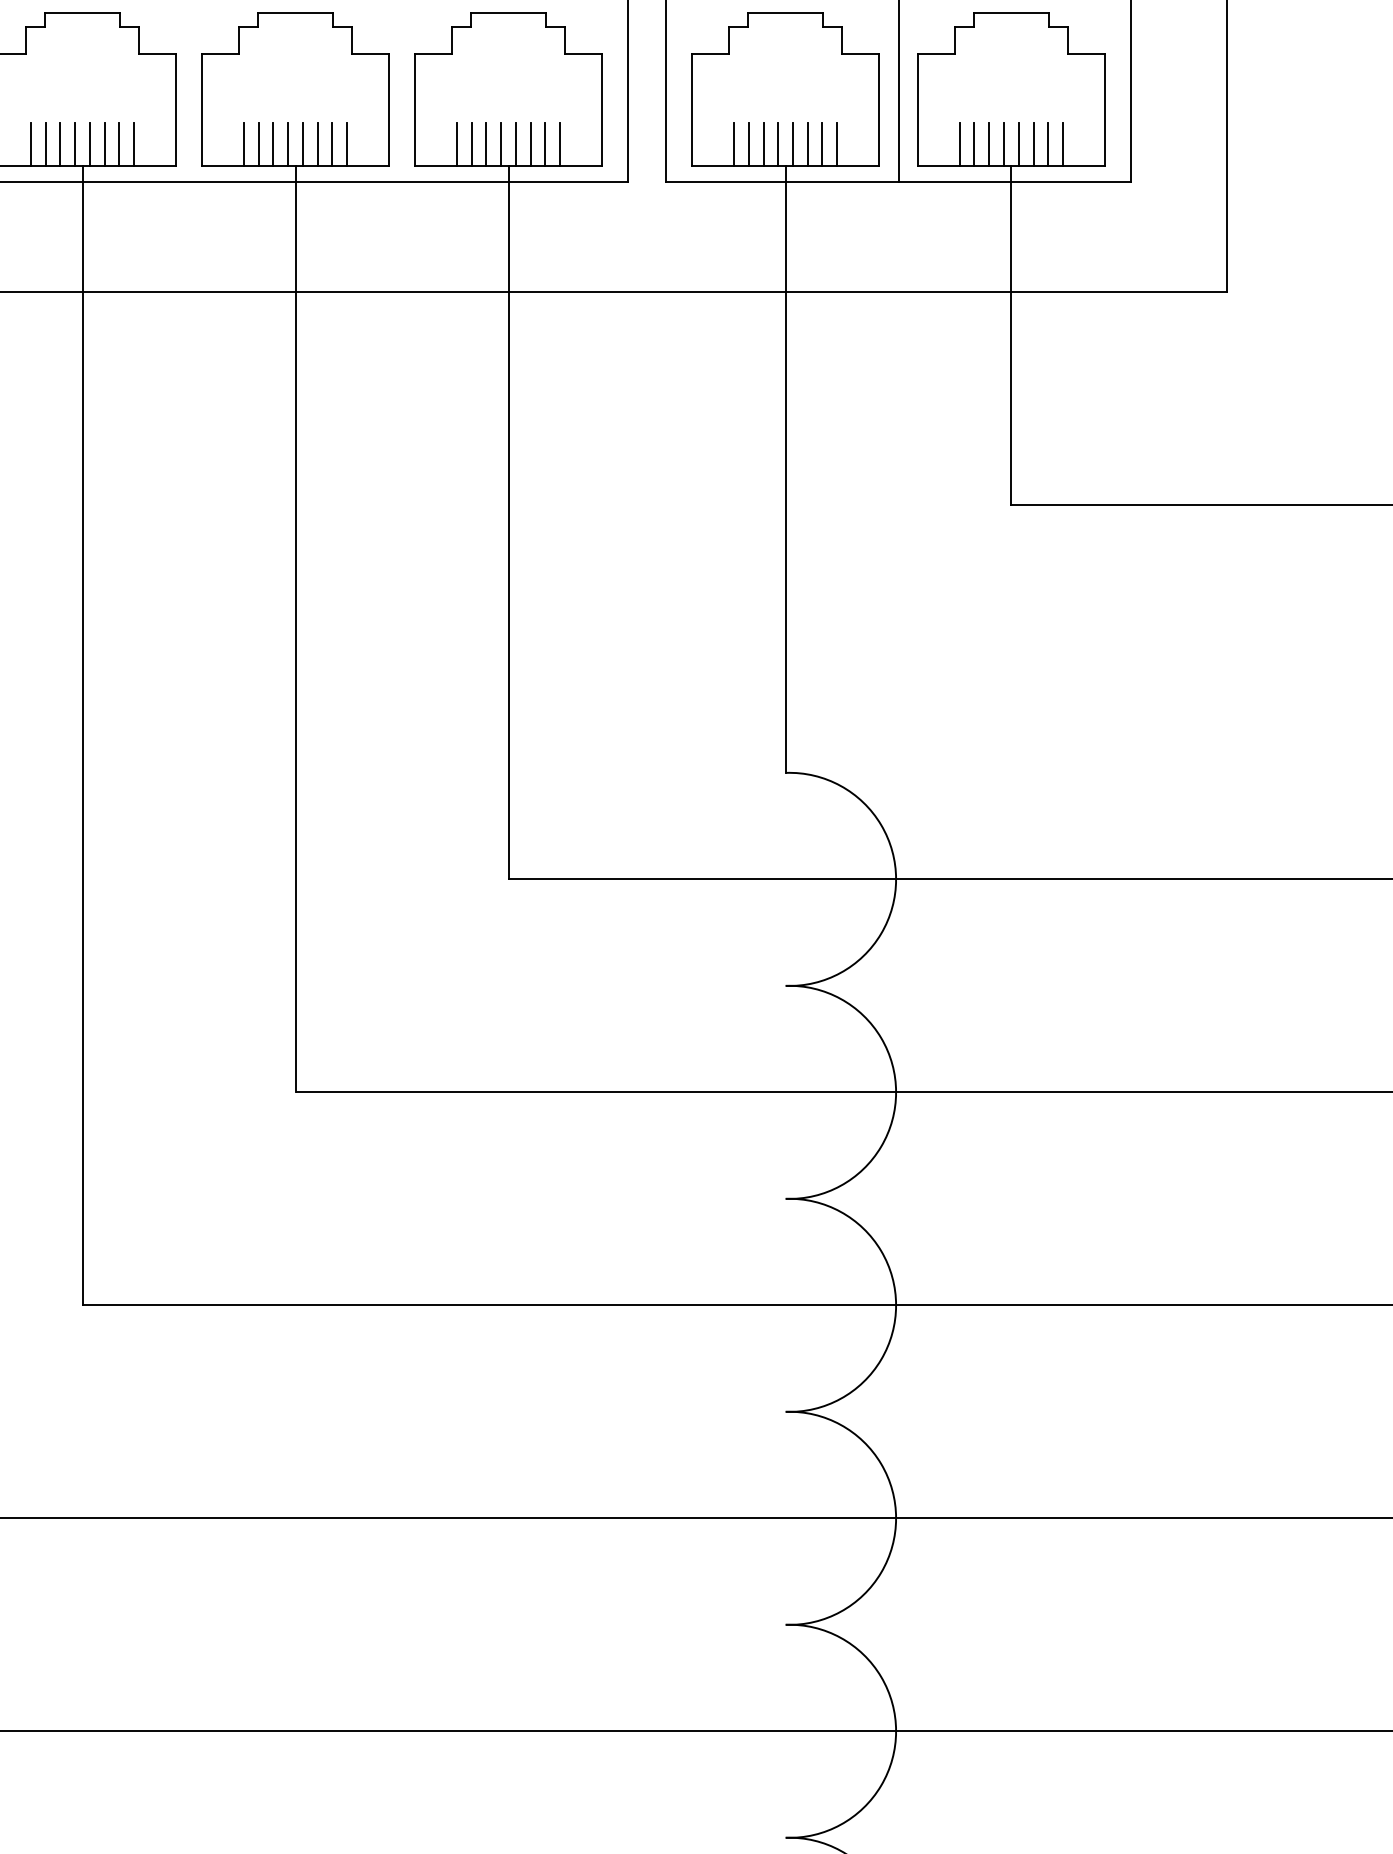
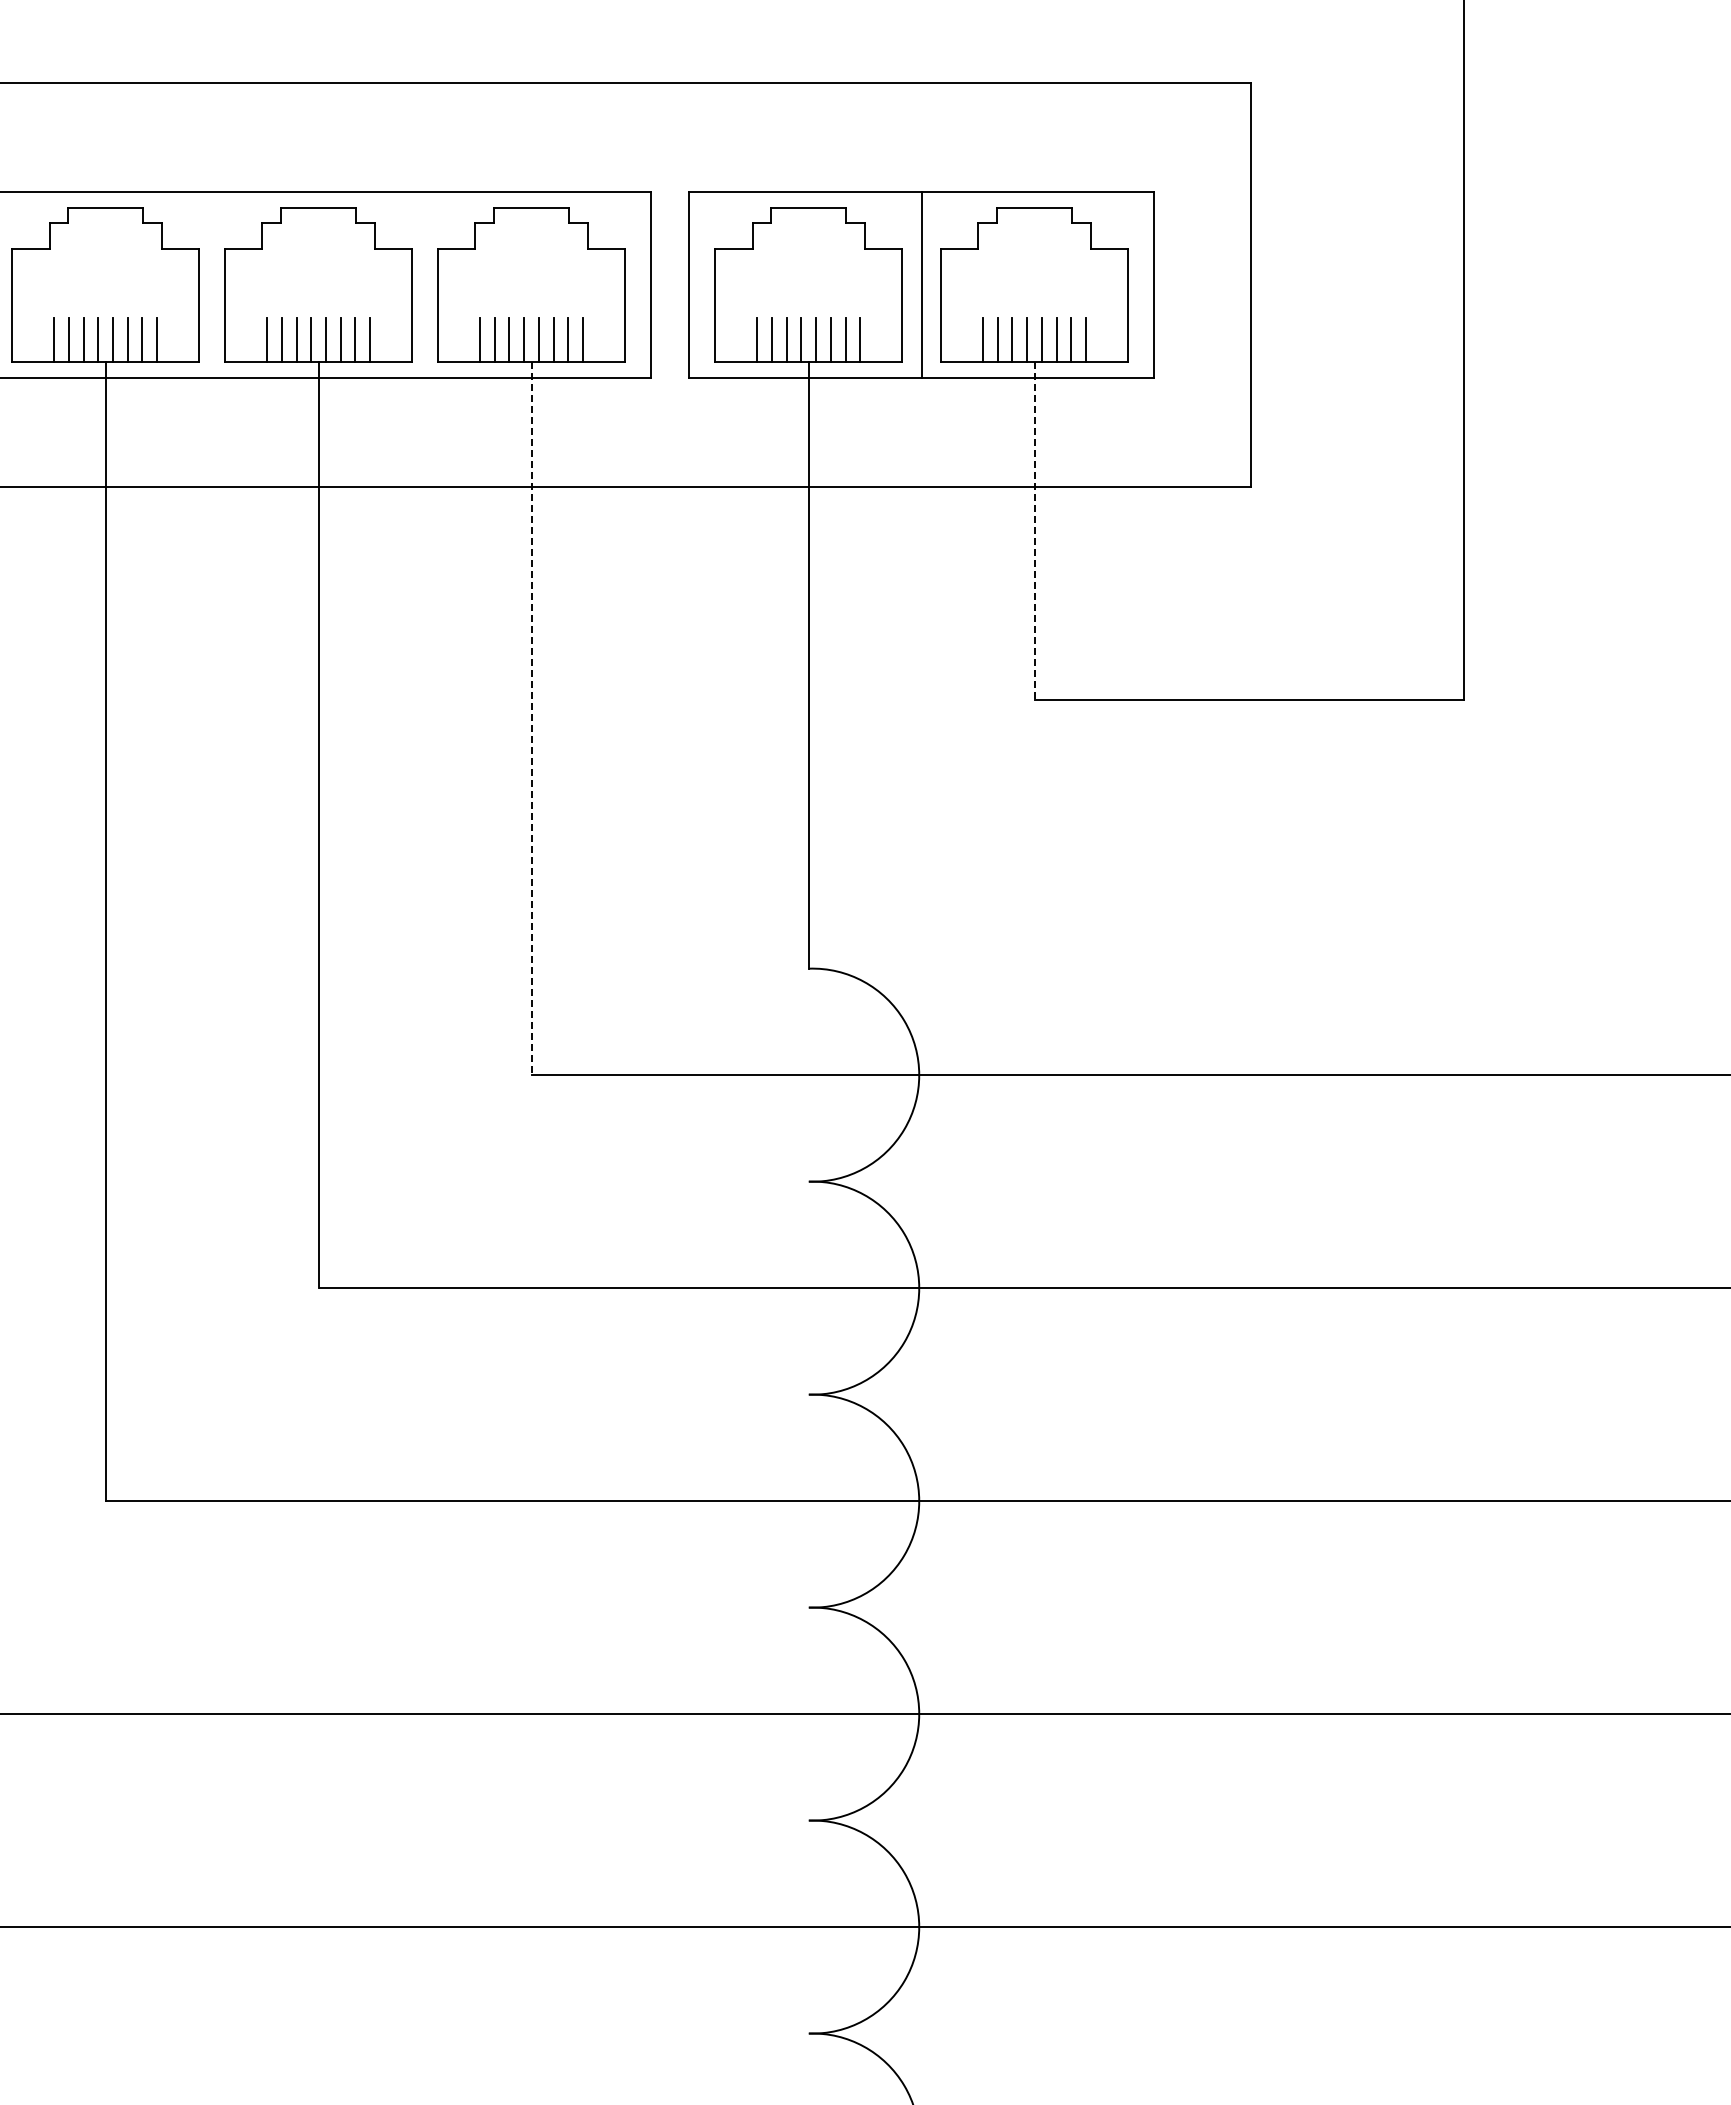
line: (1011, 335) -> (1034, 531), solid -> dashed
line: (508, 522) -> (531, 718), solid -> dashed

